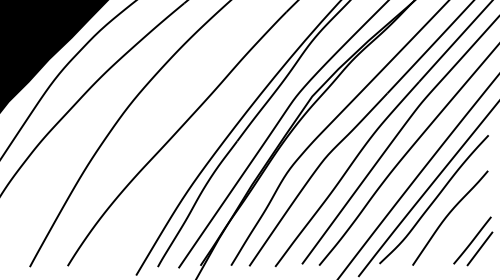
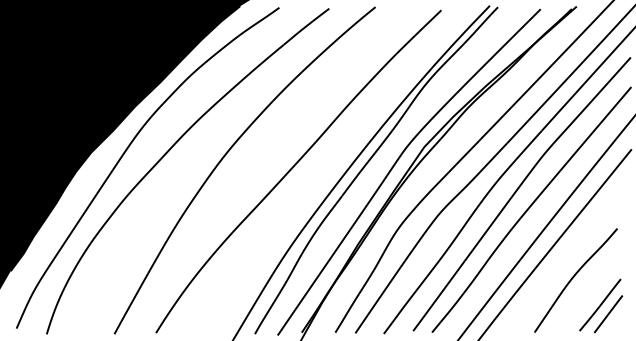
curve: (434, 199) -> (558, 259), removed

